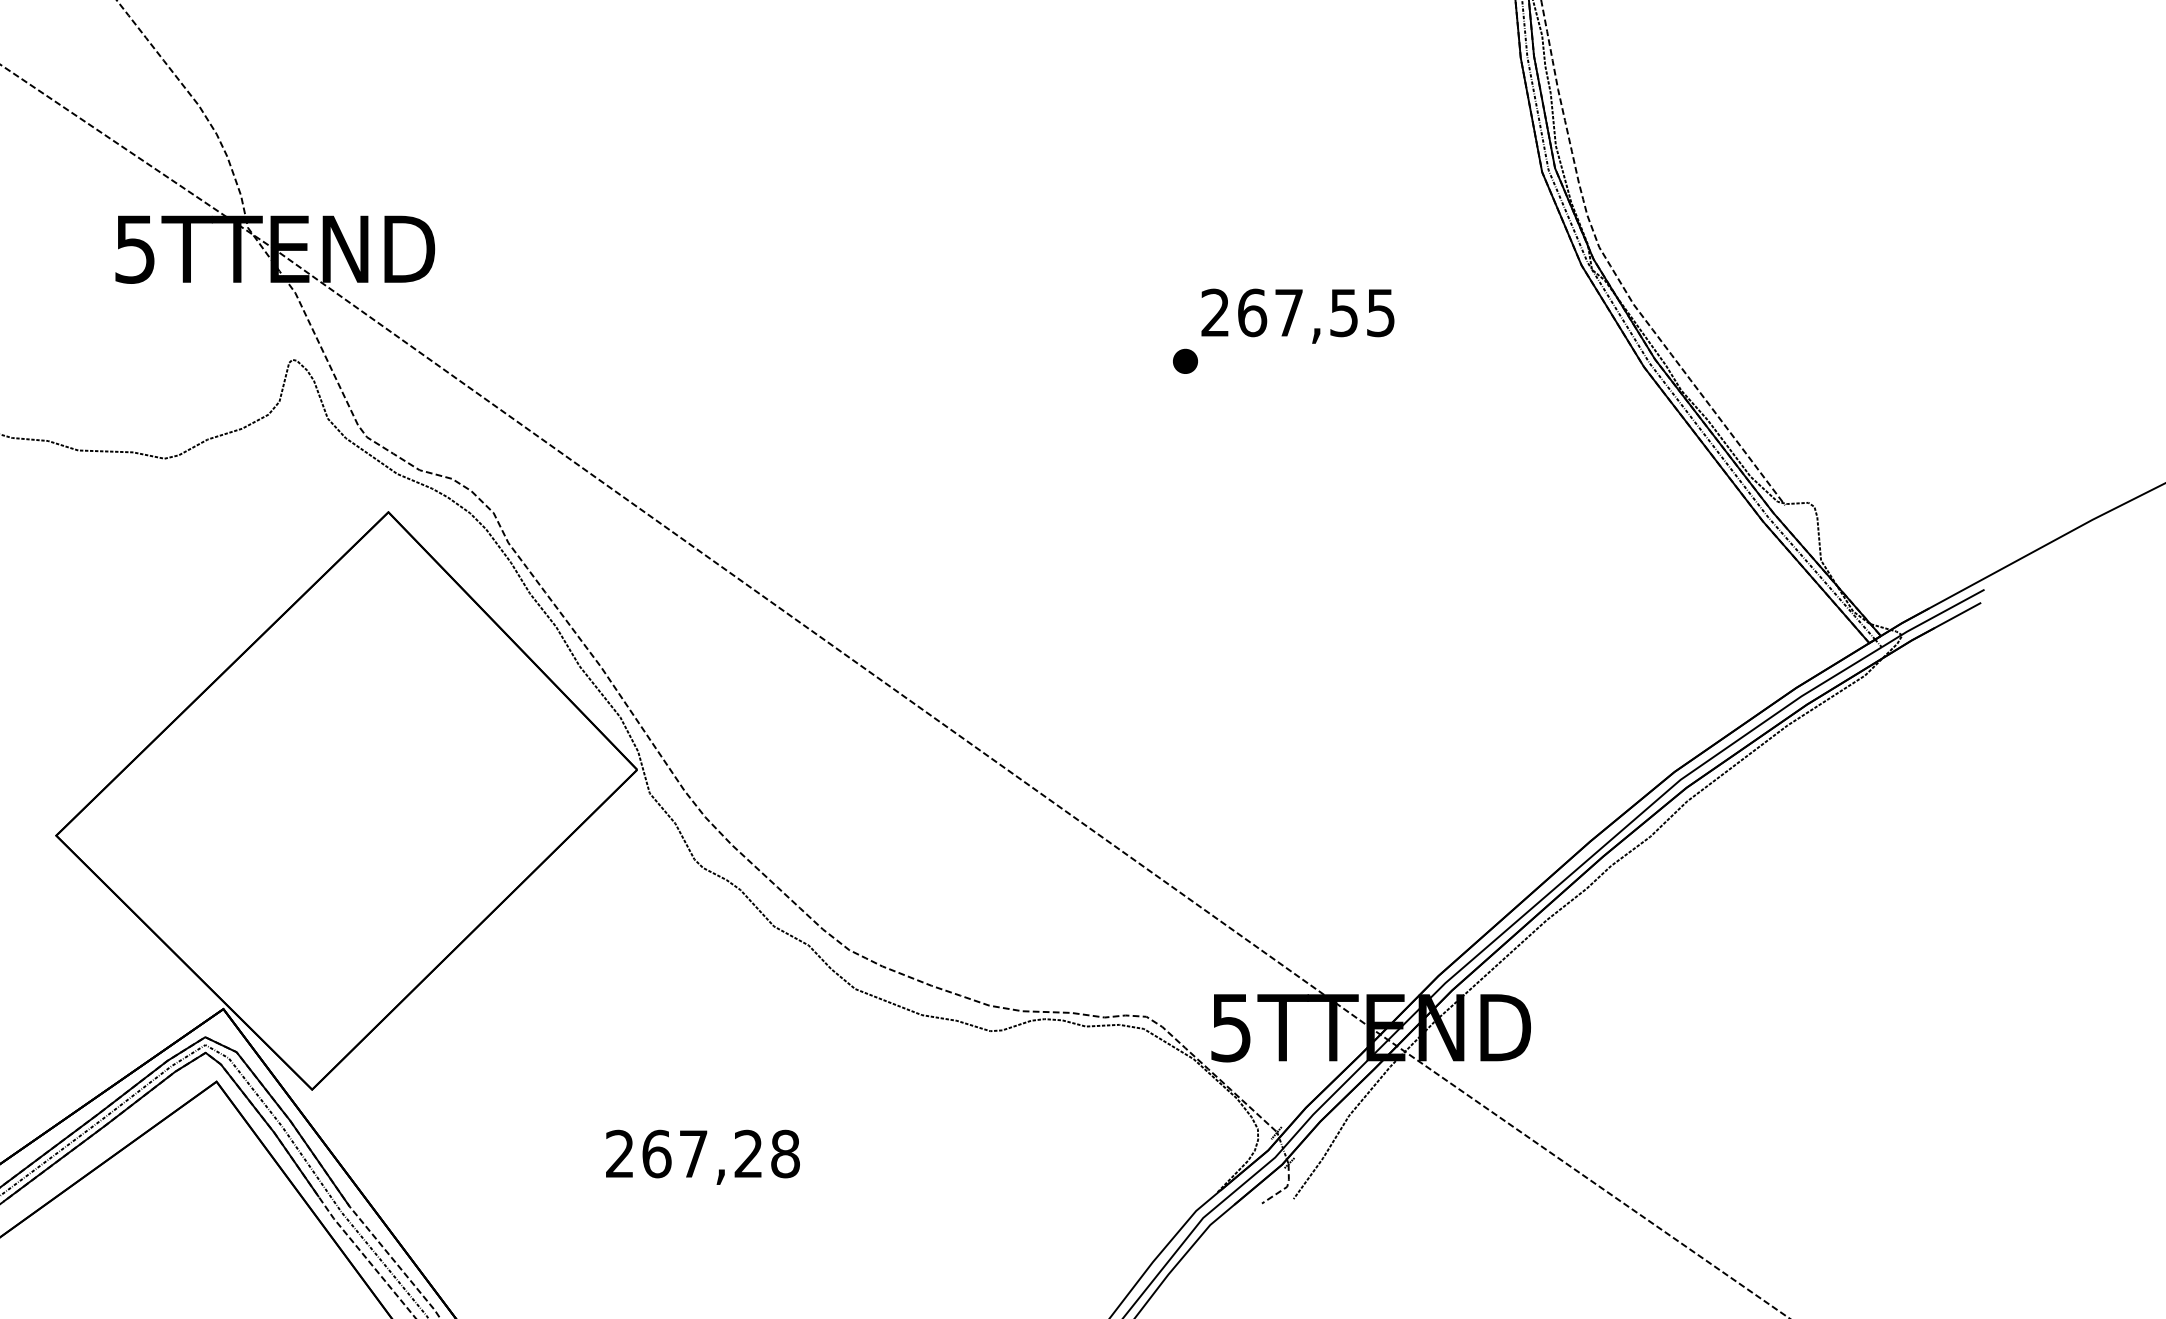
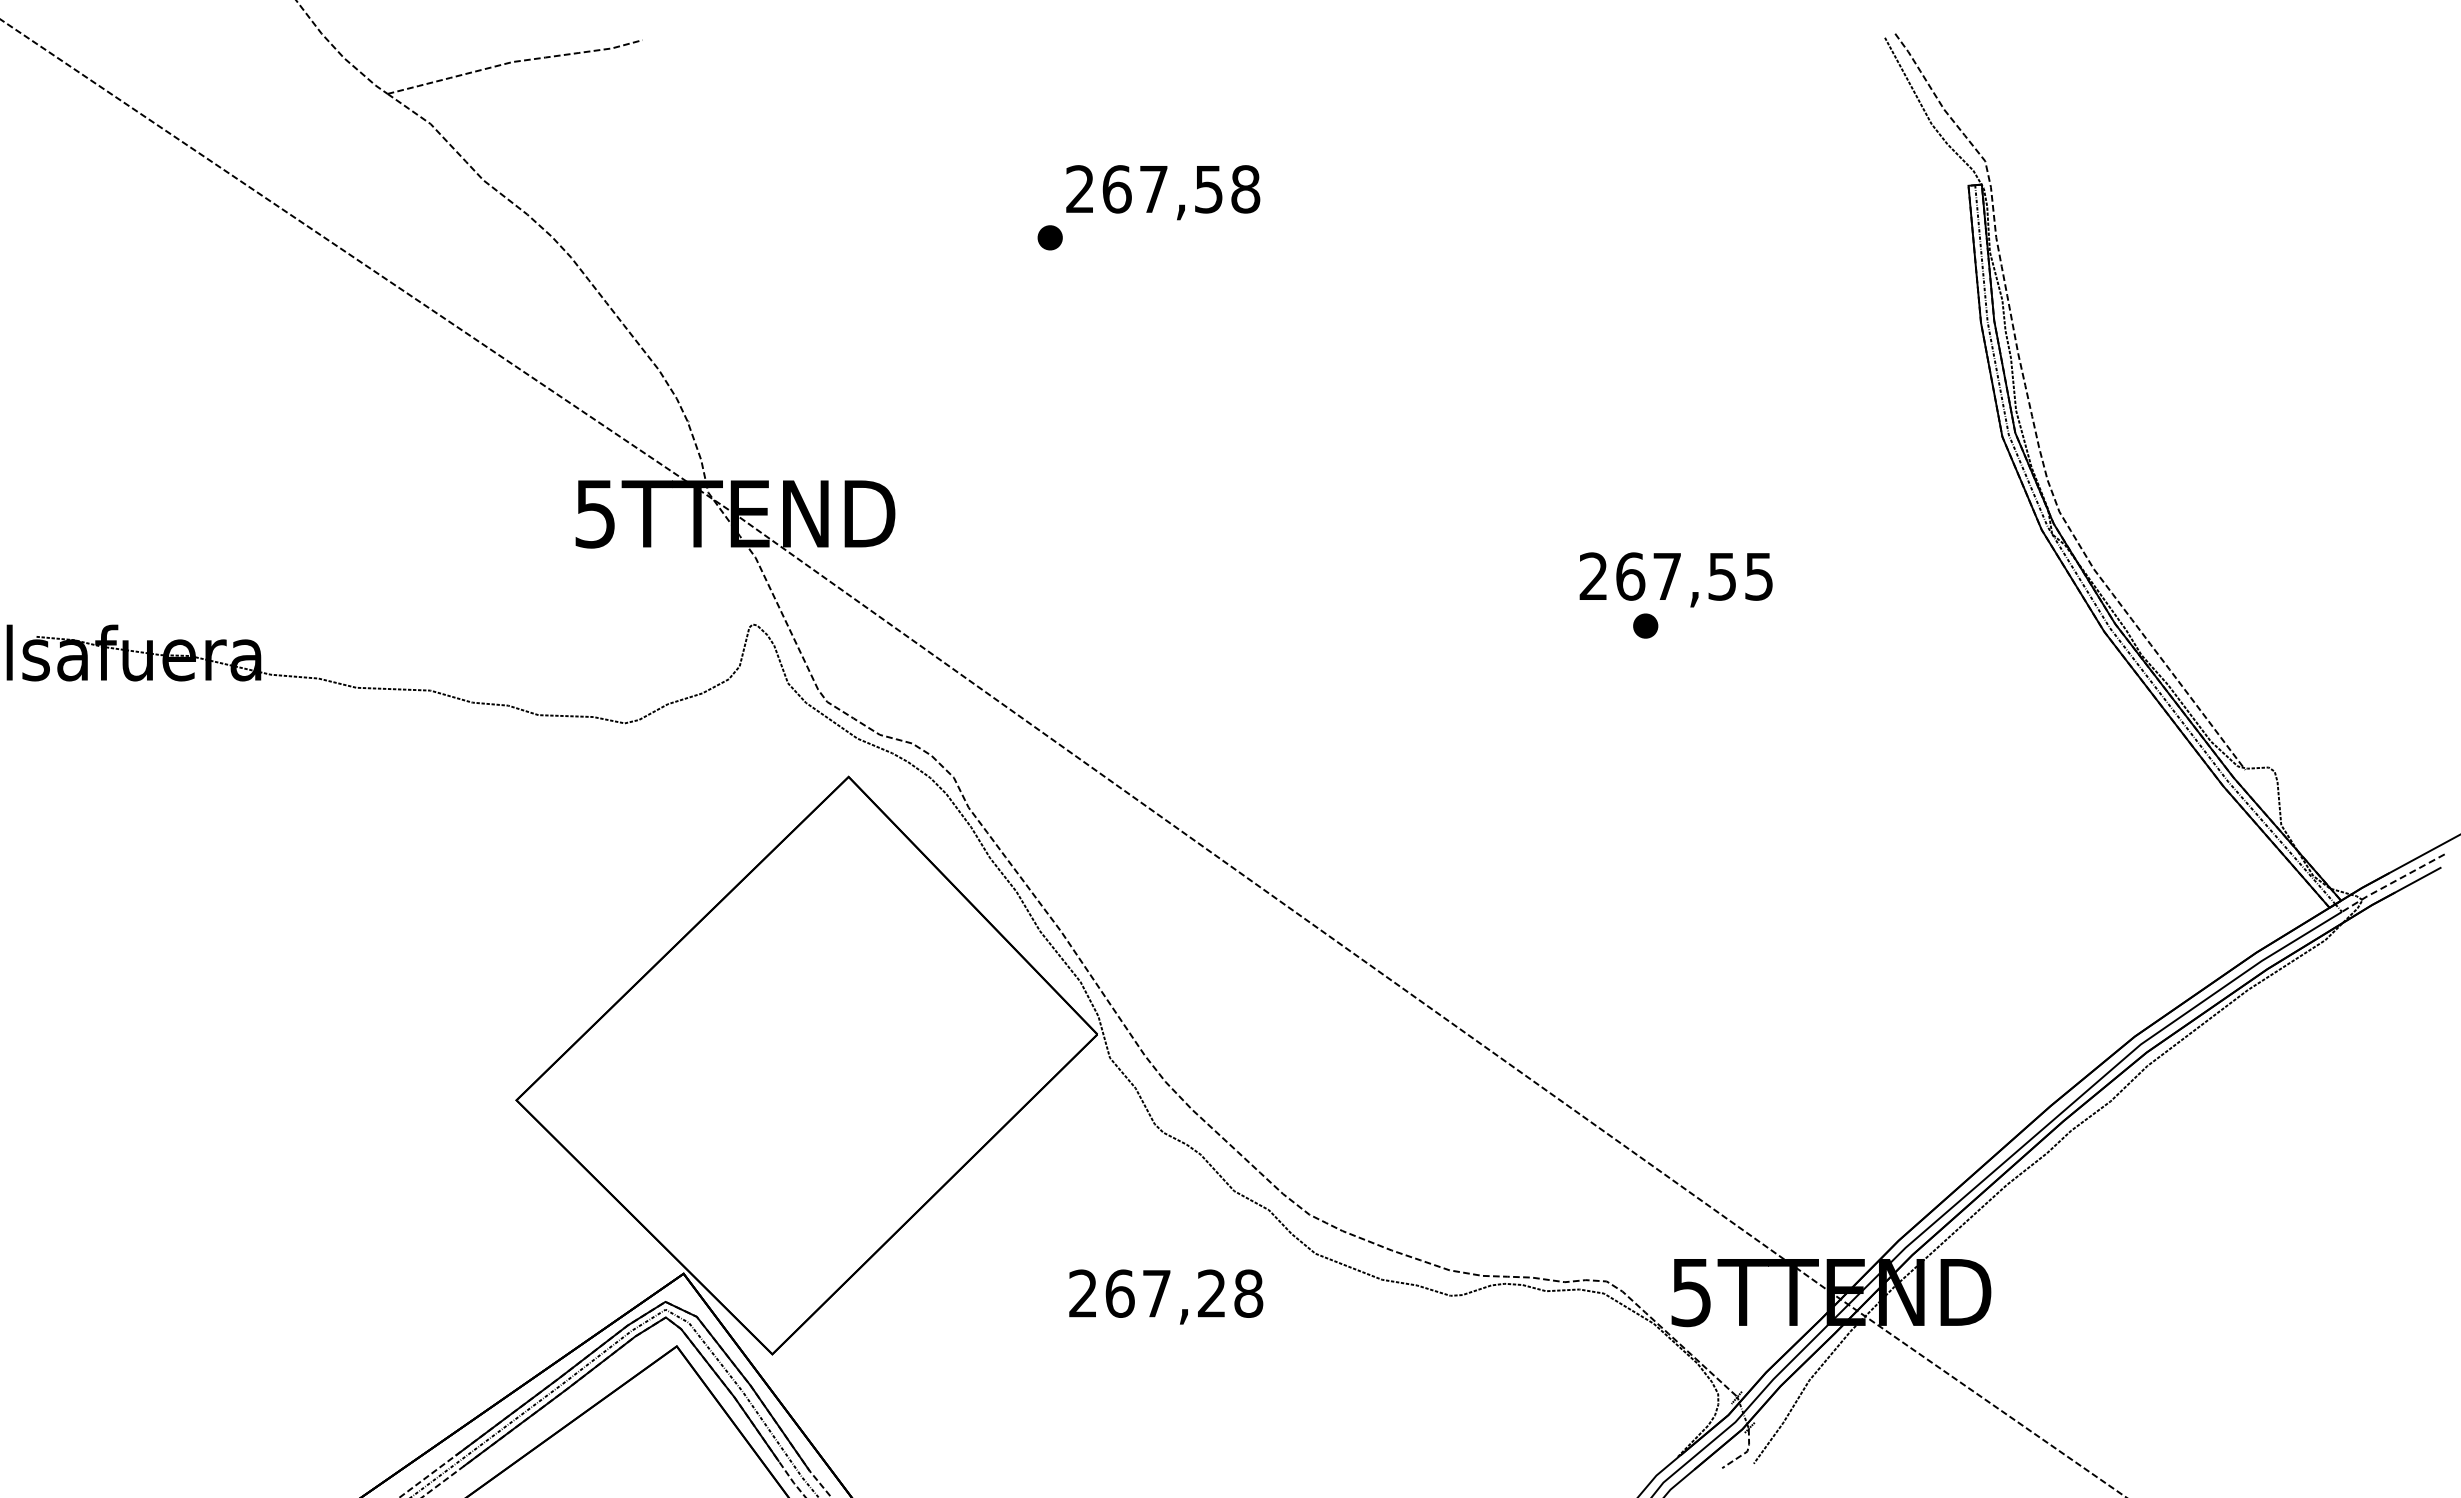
text: (1297, 315) -> (1675, 579), moved
line: (1932, 617) -> (2392, 882), solid -> dashed
text: (703, 1156) -> (1166, 1296), moved

